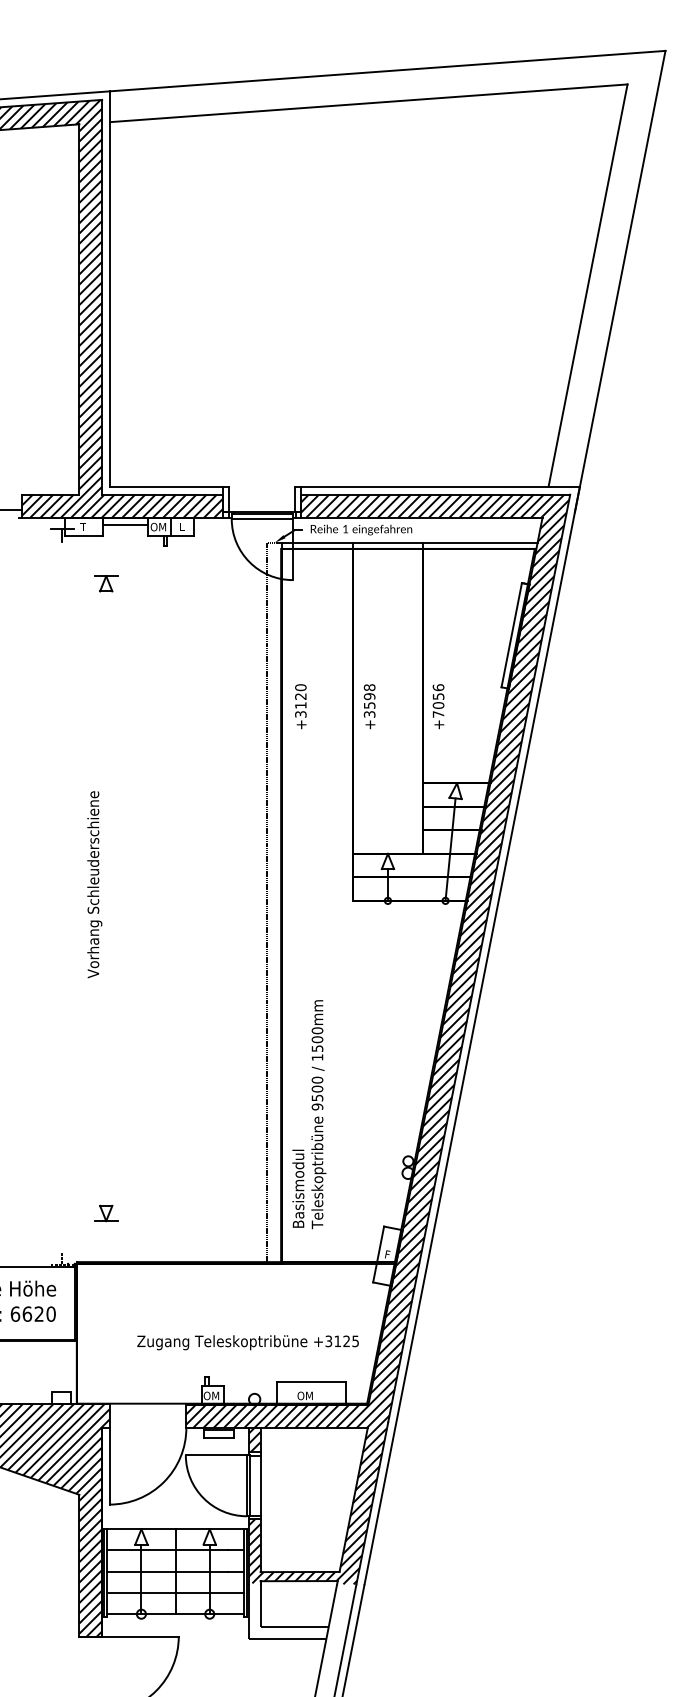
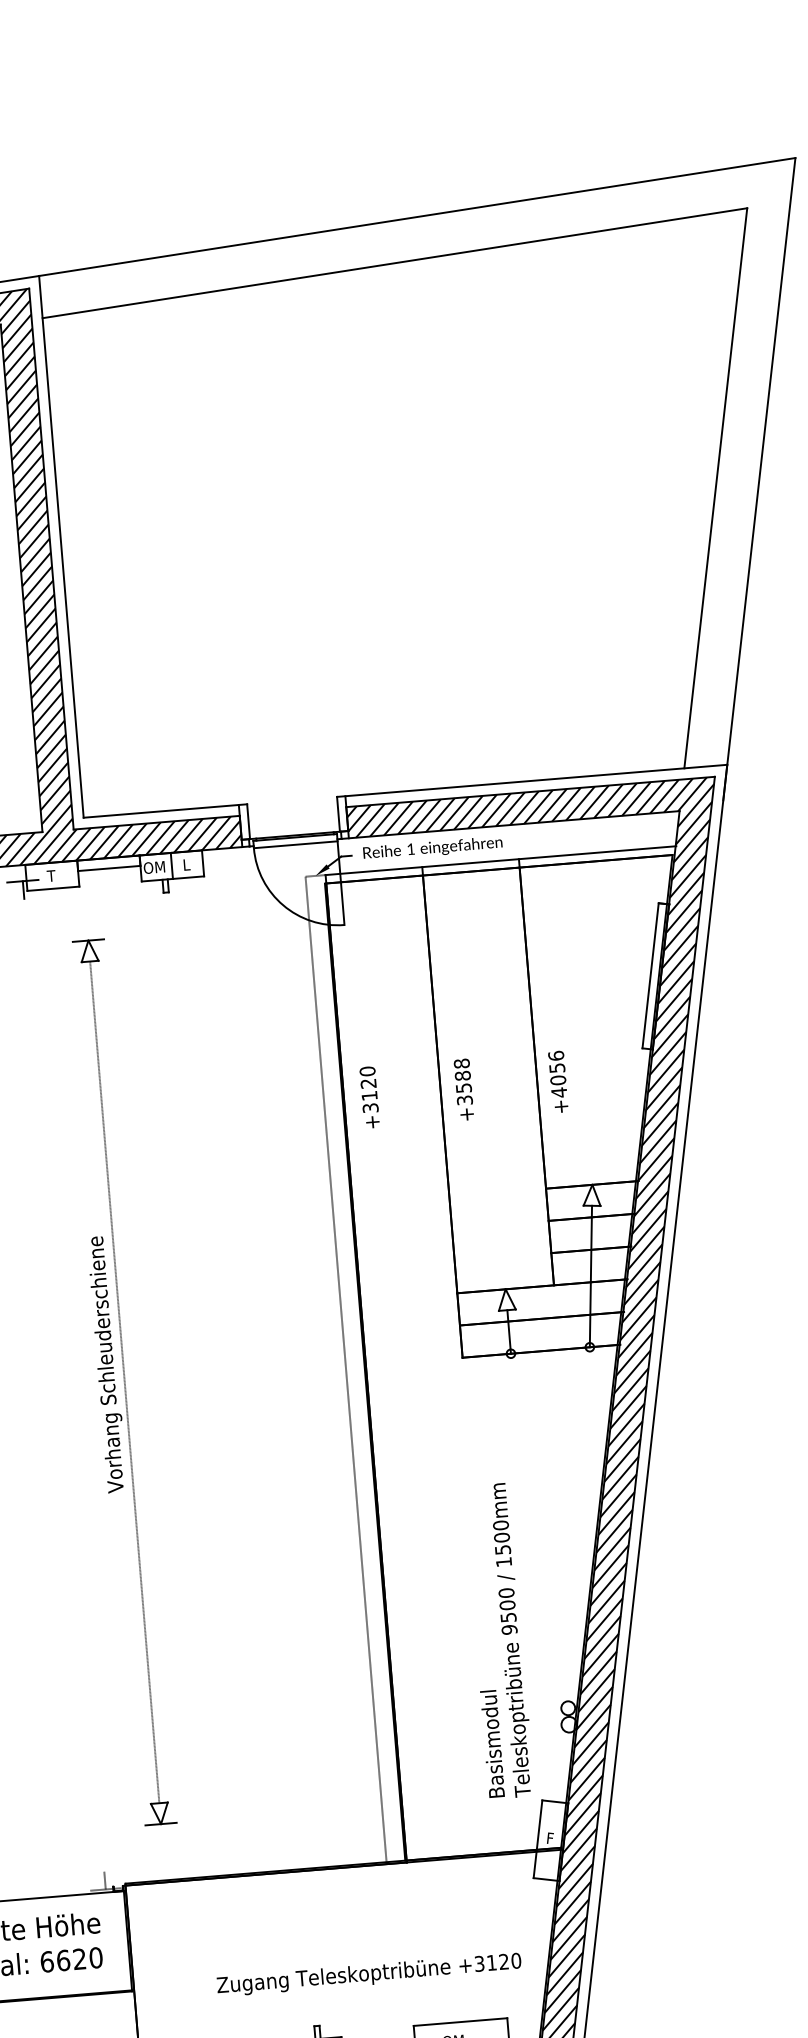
text: (369, 696) -> (462, 1075), +3598 -> +3588
text: (438, 714) -> (559, 1092), +7056 -> +4056
line: (106, 898) -> (125, 1382), added
text: (309, 1114) -> (499, 1641), moved
text: (355, 1341) -> (516, 1961), +3125 -> +3120

